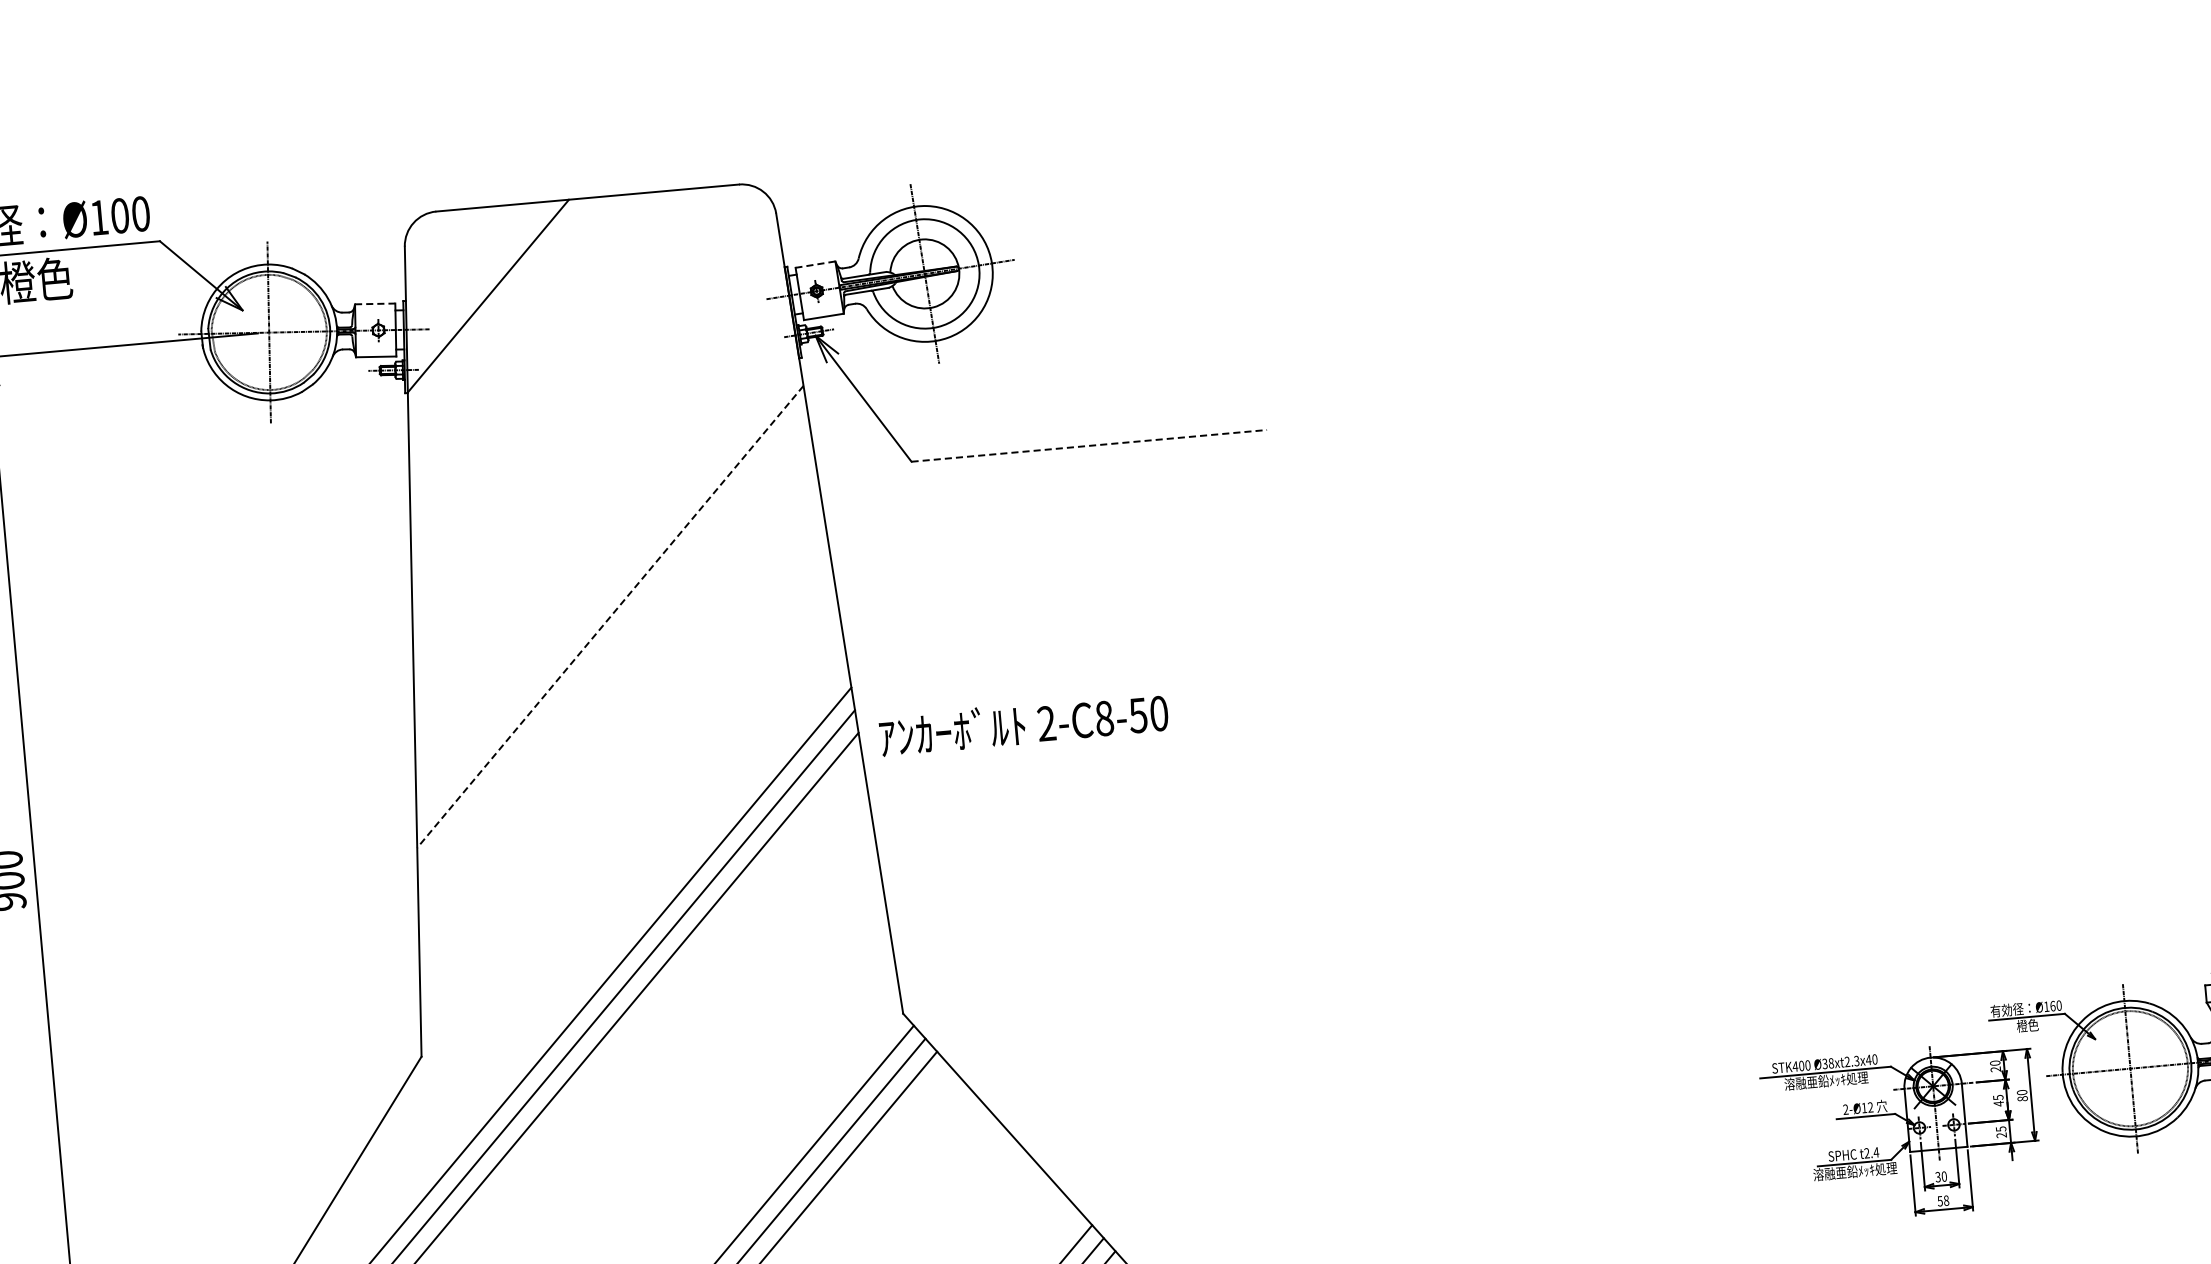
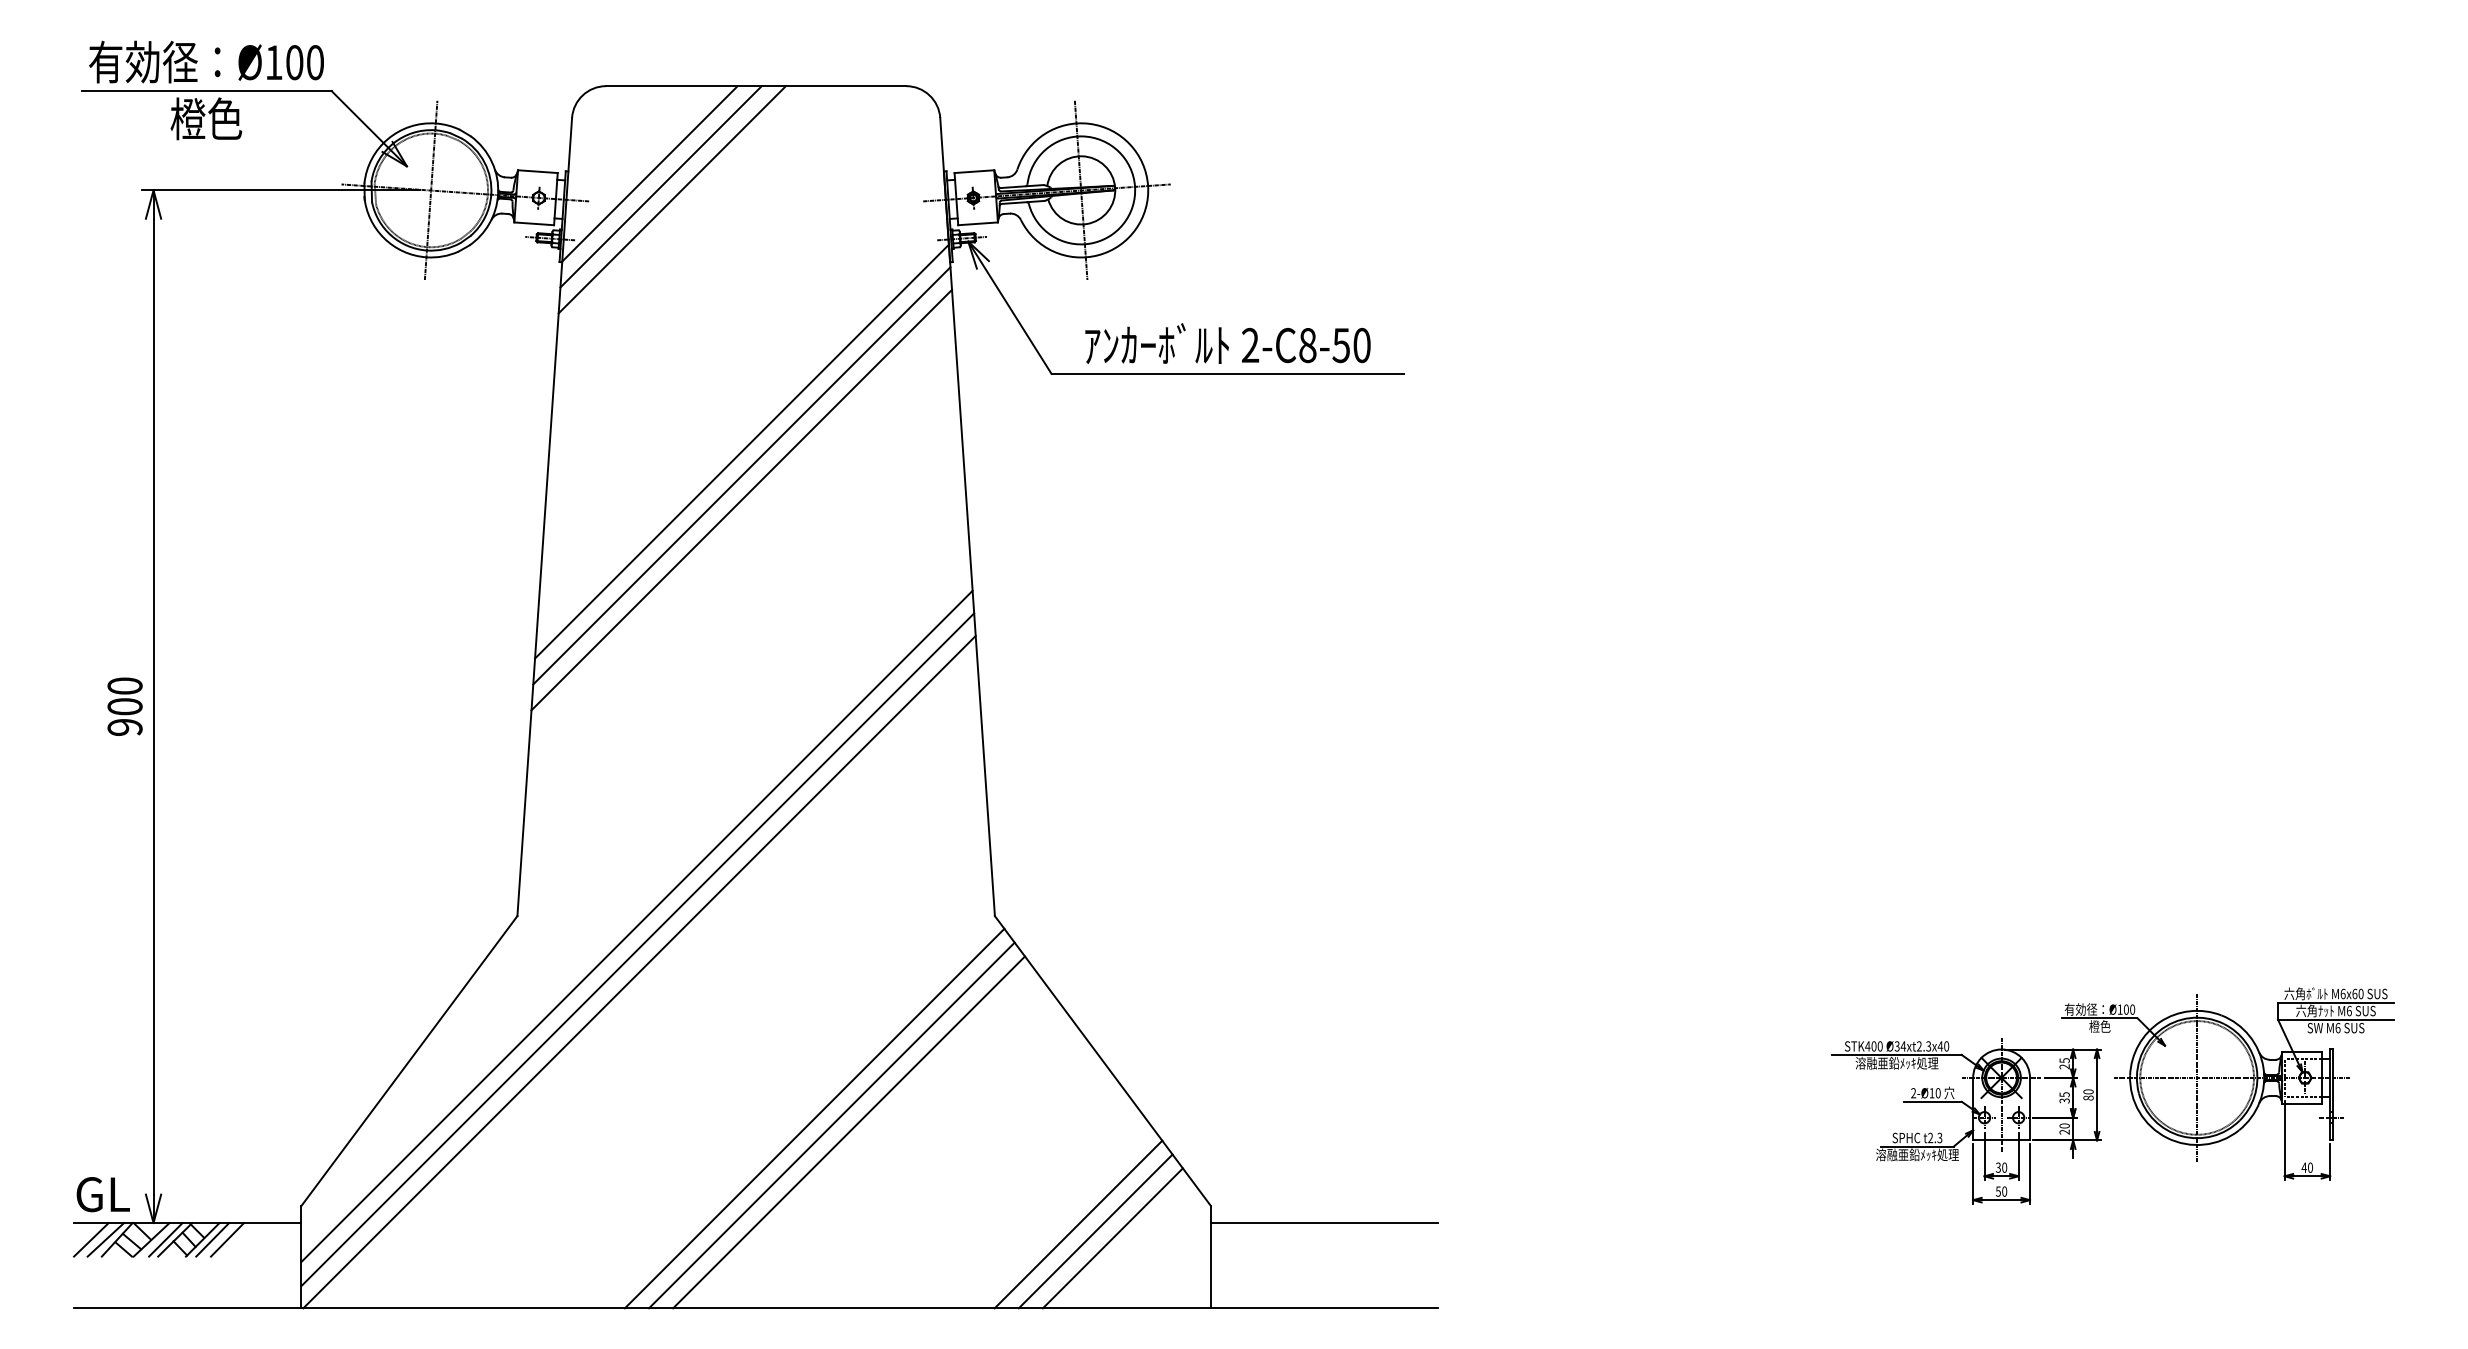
line: (815, 264) -> (974, 171), dashed -> solid
line: (374, 303) -> (537, 171), dashed -> solid
line: (500, 307) -> (660, 186), added
line: (512, 319) -> (671, 199), added
line: (1089, 445) -> (1228, 373), dashed -> solid
line: (605, 567) -> (741, 451), added
line: (607, 592) -> (741, 475), added
line: (610, 617) -> (741, 500), dashed -> solid
text: (1023, 723) -> (1227, 343), moved
text: (2053, 1006) -> (2126, 1009), Ø160 -> Ø100
text: (1831, 1063) -> (1903, 1046), Ø38xt2.3x40 -> Ø34xt2.3x40
text: (1995, 1063) -> (2064, 1060), 20 -> 25
text: (1998, 1103) -> (2064, 1100), 45 -> 35
text: (1869, 1107) -> (1937, 1093), 2-Ø12 -> 2-Ø10
text: (2000, 1128) -> (2064, 1125), 25 -> 20
text: (1875, 1151) -> (1939, 1137), t2.4 -> t2.3
text: (1946, 1200) -> (2004, 1191), 58 -> 50

